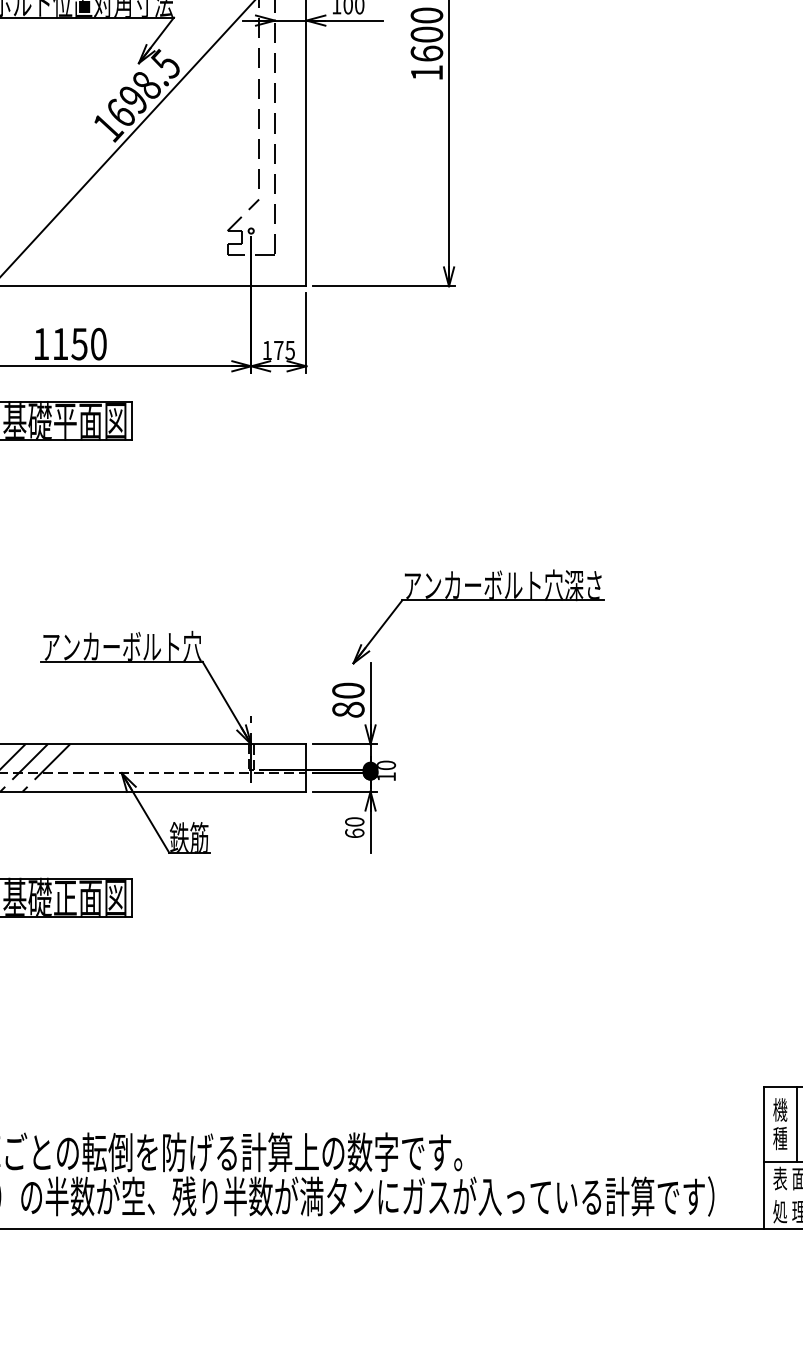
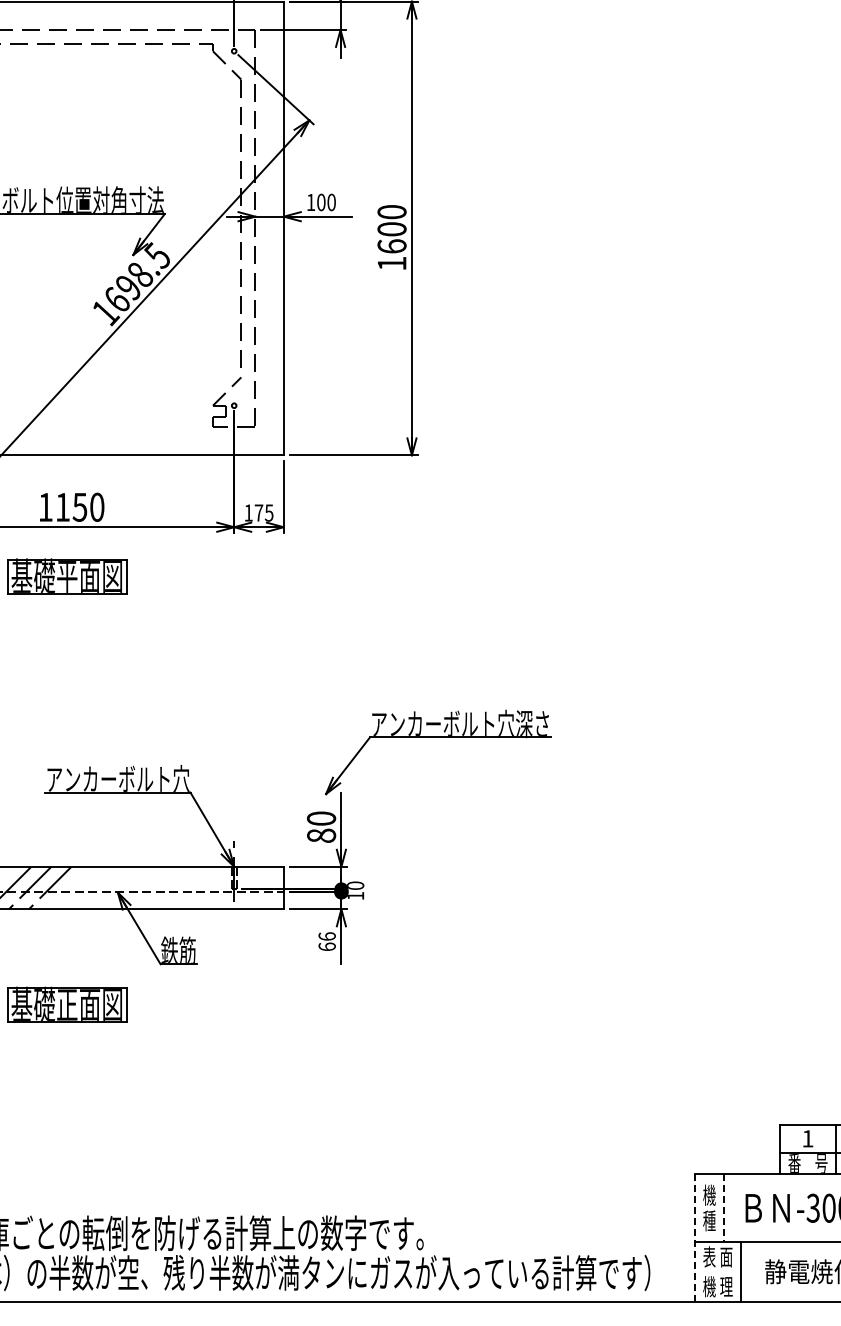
text: (353, 821) -> (326, 936), 60 -> 66
line: (797, 1124) -> (724, 1208), solid -> dashed
line: (763, 1158) -> (694, 1238), solid -> dashed
text: (780, 1211) -> (709, 1286), 処 -> 機

